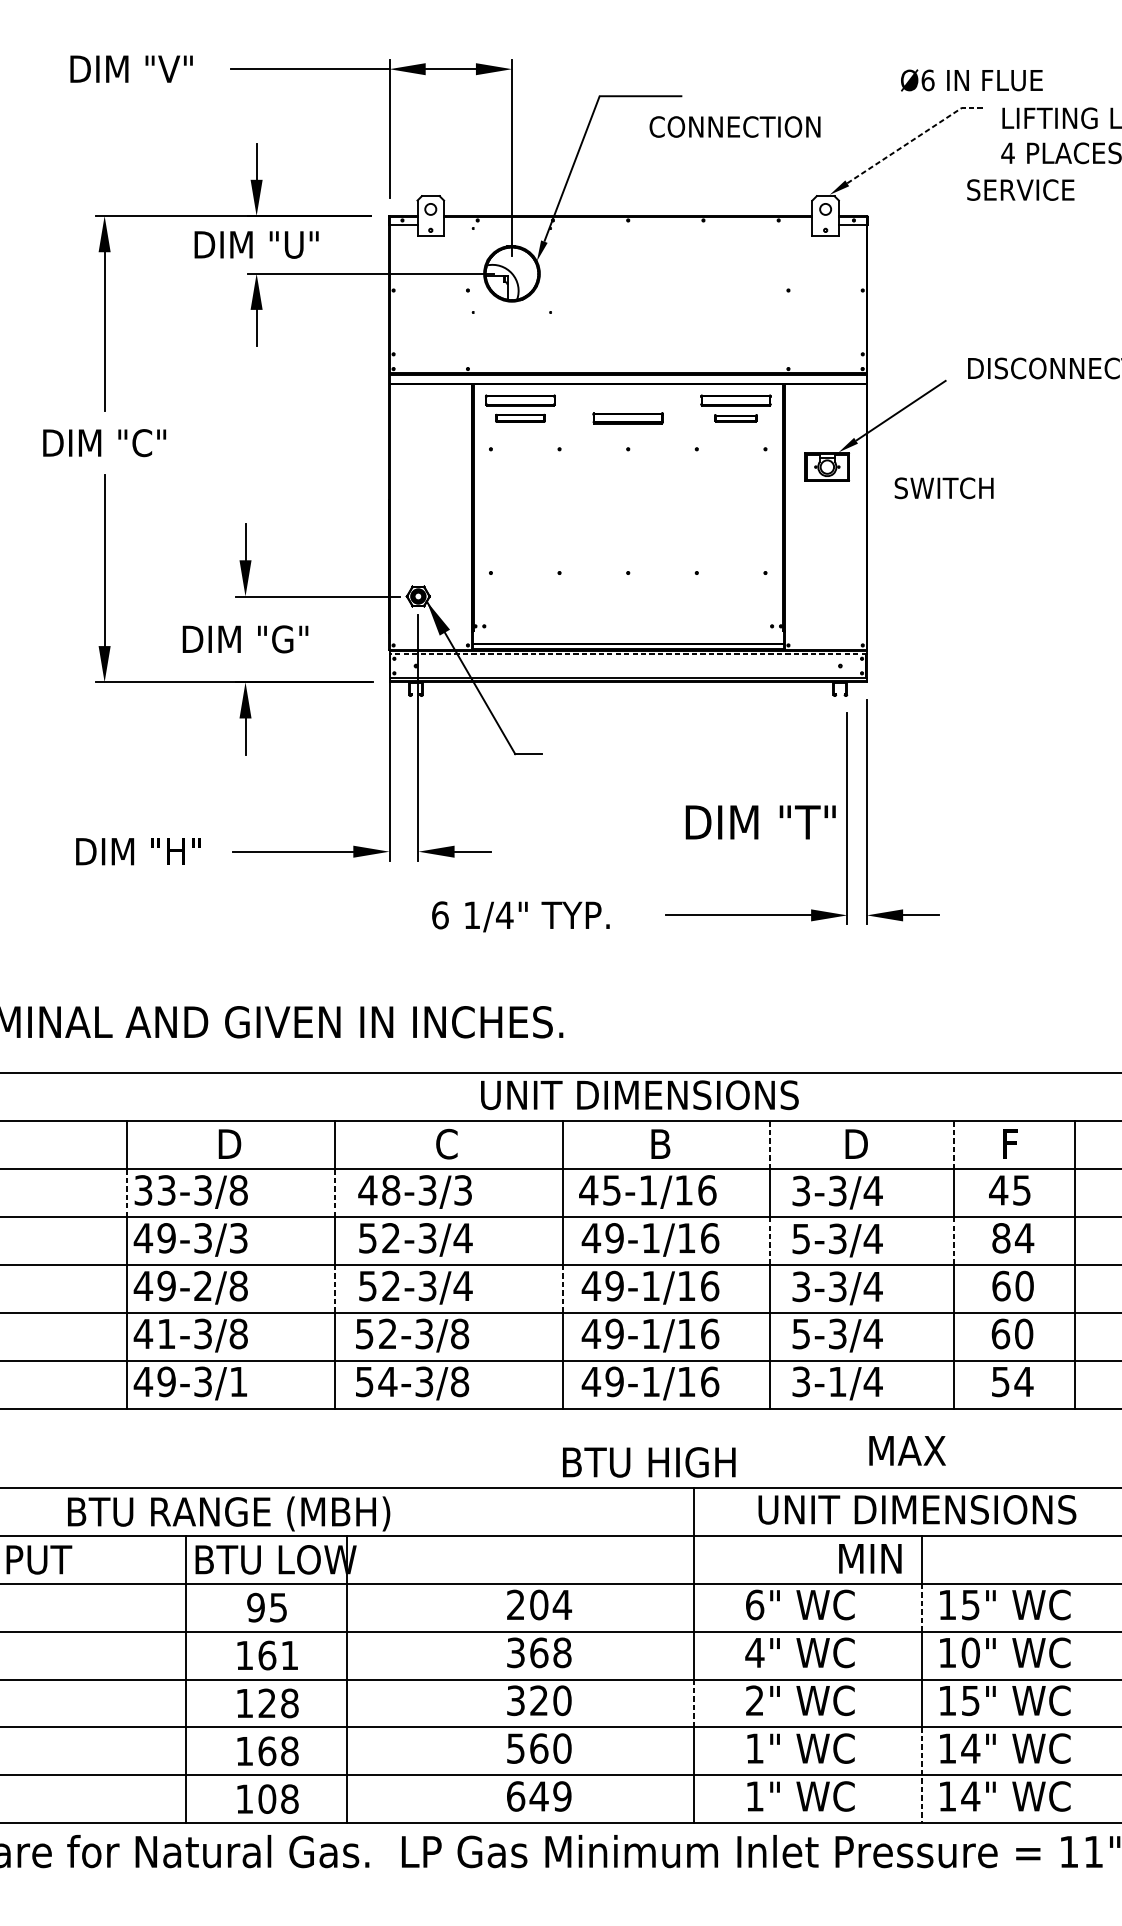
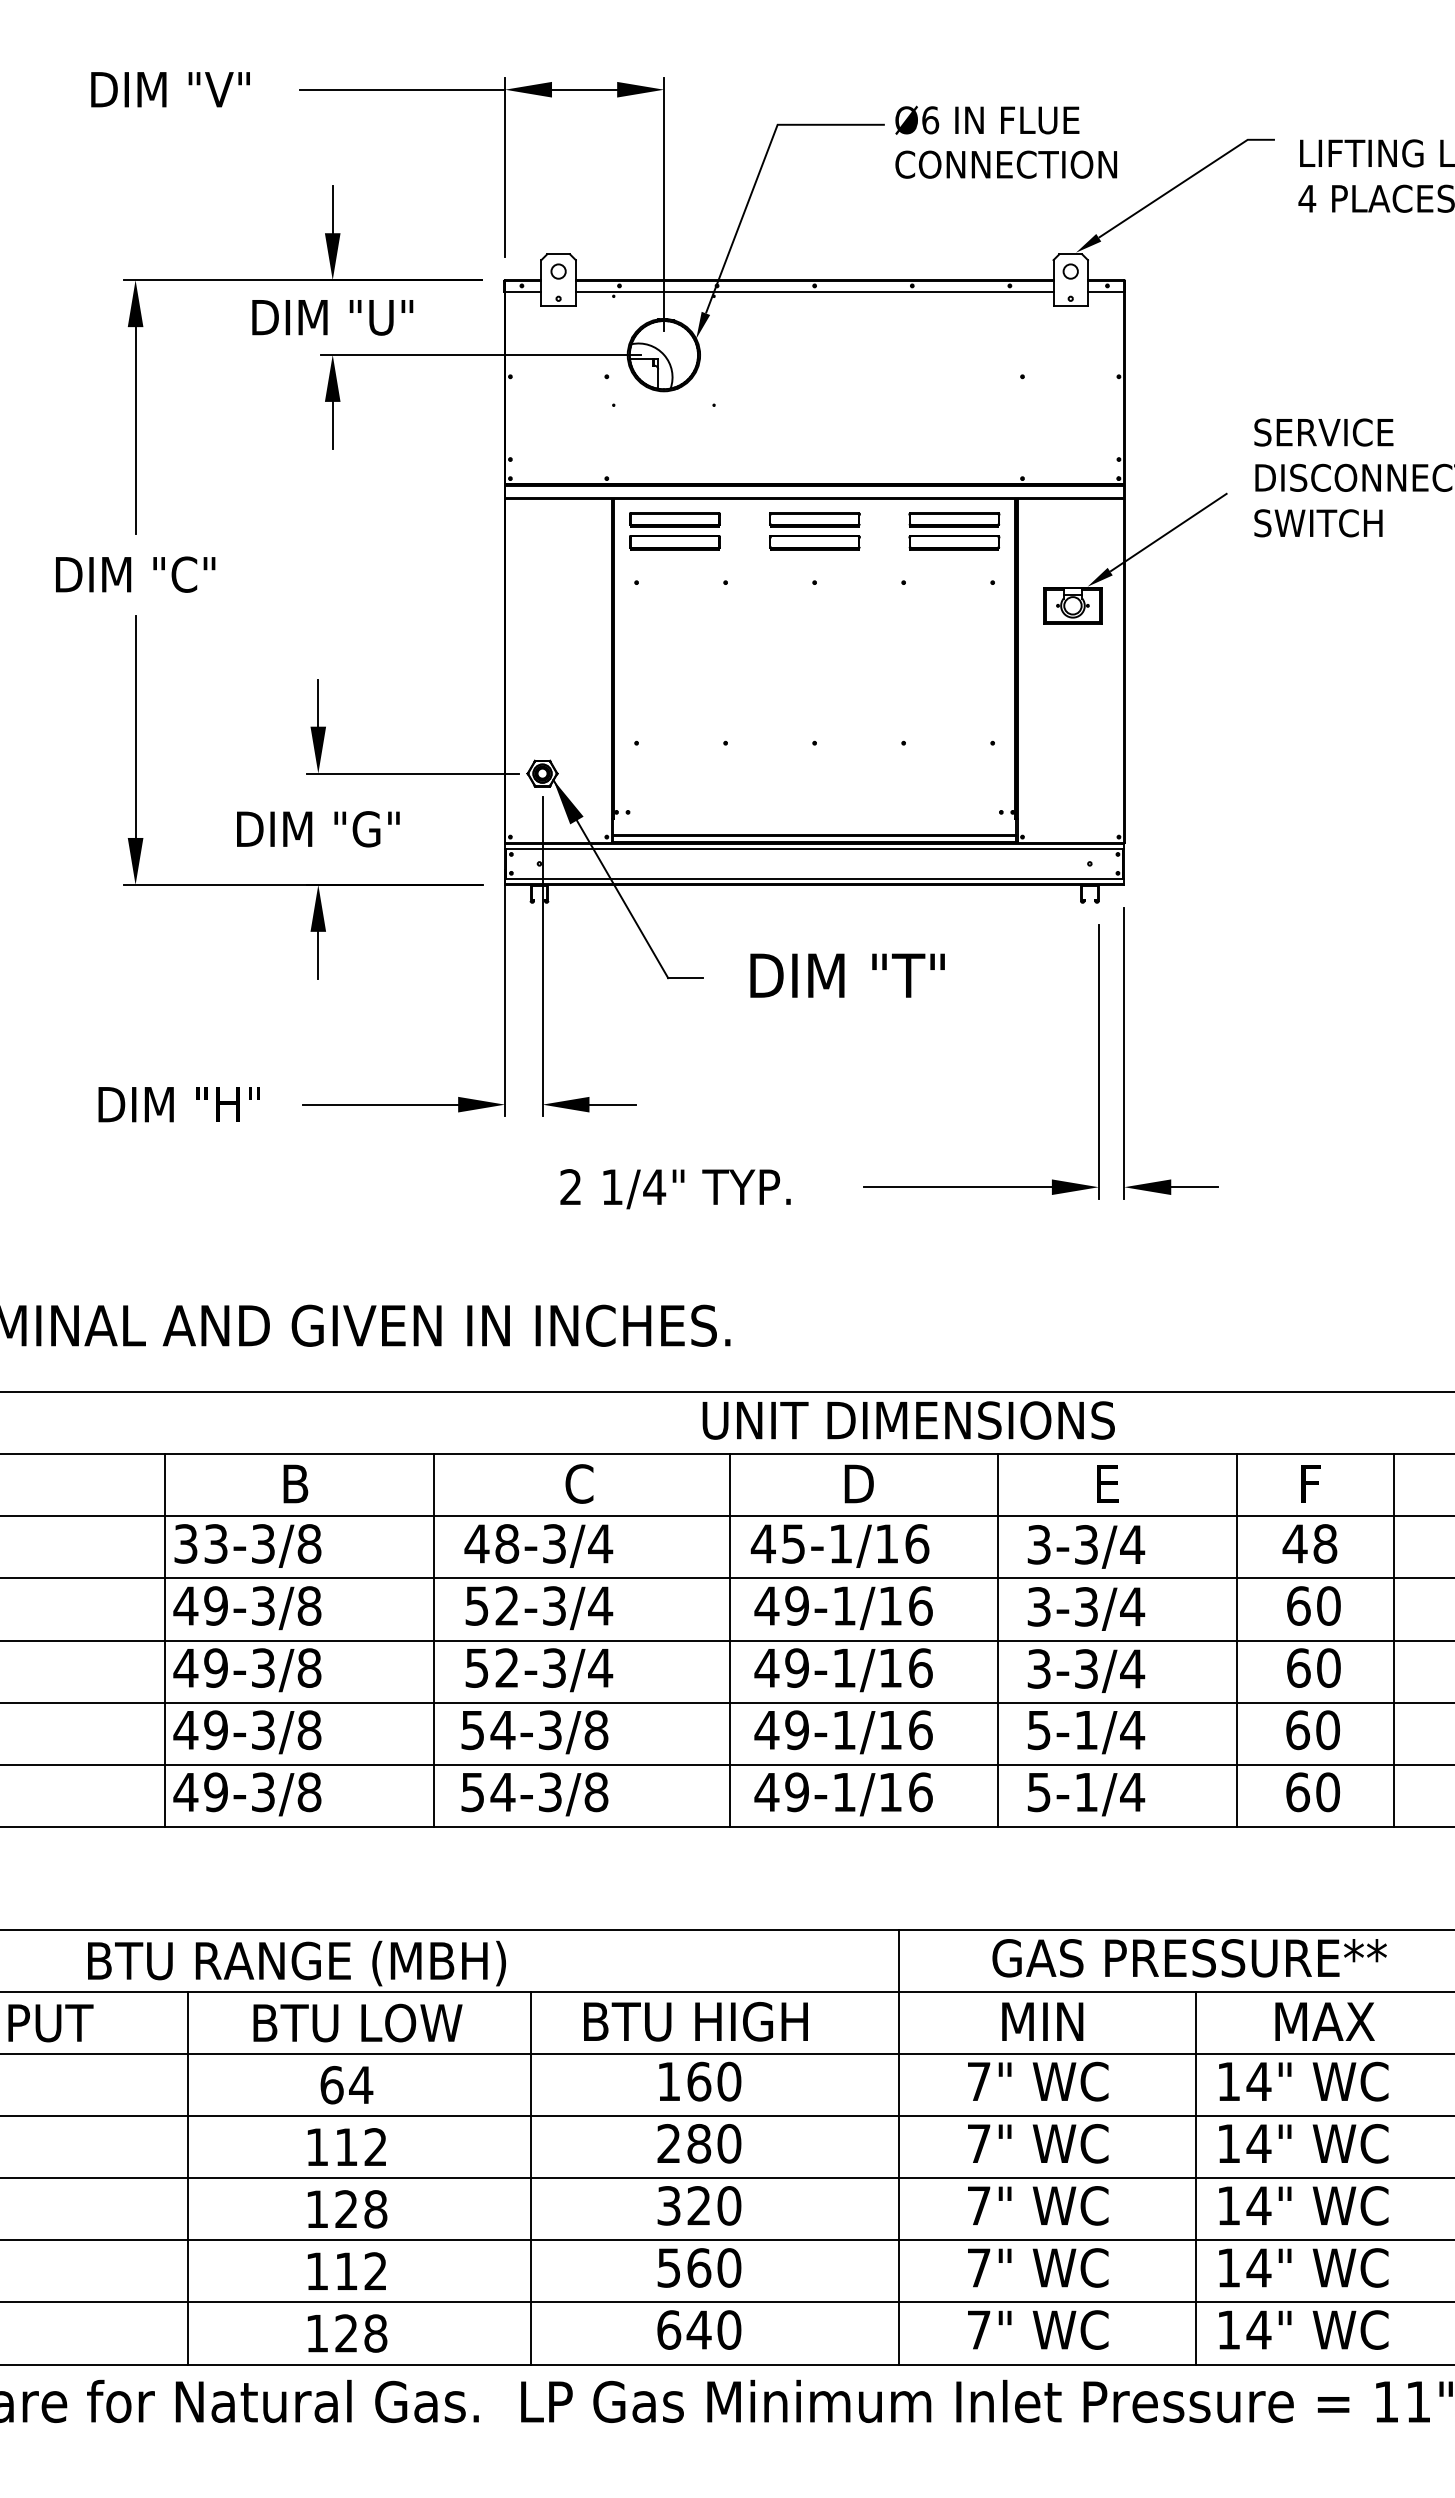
text: (971, 79) -> (987, 119), moved
text: (734, 126) -> (1005, 164), moved
line: (914, 139) -> (1185, 180), dashed -> solid
text: (1020, 190) -> (1323, 432), moved
line: (628, 224) -> (814, 291), added
part: (628, 400) -> (814, 519), added
part: (520, 418) -> (674, 542), size x1.43
part: (736, 418) -> (954, 542), size x1.67
text: (944, 488) -> (1318, 523), moved
line: (628, 654) -> (814, 848), dashed -> solid
text: (760, 822) -> (847, 975), moved
text: (440, 915) -> (571, 1187), 6 -> 2
text: (639, 1095) -> (908, 1420), moved
text: (231, 1143) -> (300, 1483), D -> B
text: (664, 1143) -> (861, 1483), B -> D
text: (856, 1143) -> (1110, 1483), D -> E
line: (769, 1145) -> (998, 1485), dashed -> solid
line: (954, 1145) -> (1237, 1485), dashed -> solid
text: (463, 1190) -> (600, 1543), 48-3/3 -> 48-3/4
text: (1022, 1190) -> (1325, 1543), 45 -> 48
line: (126, 1193) -> (164, 1547), dashed -> solid
line: (335, 1193) -> (434, 1547), dashed -> solid
text: (238, 1237) -> (309, 1605), 49-3/3 -> 49-3/8
text: (1013, 1237) -> (1314, 1605), 84 -> 60
text: (801, 1238) -> (1039, 1606), 5-3/4 -> 3-3/4
line: (769, 1241) -> (998, 1610), dashed -> solid
line: (954, 1241) -> (1237, 1610), dashed -> solid
text: (202, 1285) -> (262, 1667), 49-2/8 -> 49-3/8
line: (335, 1289) -> (434, 1672), dashed -> solid
line: (563, 1289) -> (730, 1672), dashed -> solid
text: (387, 1333) -> (502, 1729), 52-3/8 -> 54-3/8
text: (166, 1334) -> (215, 1730), 41-3/8 -> 49-3/8
text: (837, 1334) -> (1086, 1730), 5-3/4 -> 5-1/4
text: (801, 1381) -> (1039, 1791), 3-1/4 -> 5-1/4
text: (238, 1382) -> (309, 1792), 49-3/1 -> 49-3/8
text: (1012, 1382) -> (1313, 1792), 54 -> 60
text: (907, 1450) -> (1324, 2021), moved
text: (648, 1462) -> (695, 2021), moved
text: (917, 1510) -> (1189, 1958), UNIT DIMENSIONS -> GAS PRESSURE**
text: (870, 1558) -> (1042, 2021), moved
text: (539, 1604) -> (699, 2081), 204 -> 160
text: (755, 1604) -> (979, 2081), 6" -> 7"
text: (970, 1604) -> (1258, 2081), 15" -> 14"
text: (267, 1607) -> (346, 2084), 95 -> 64
line: (921, 1607) -> (1195, 2085), dashed -> solid
text: (539, 1652) -> (699, 2143), 368 -> 280
text: (754, 1652) -> (978, 2143), 4" -> 7"
text: (970, 1652) -> (1258, 2143), 10" -> 14"
text: (278, 1655) -> (360, 2147), 161 -> 112
line: (185, 1679) -> (187, 2178), moved
line: (347, 1679) -> (531, 2178), moved
text: (754, 1700) -> (978, 2205), 2" -> 7"
text: (970, 1700) -> (1258, 2205), 15" -> 14"
line: (693, 1703) -> (899, 2209), dashed -> solid
text: (755, 1748) -> (979, 2267), 1" -> 7"
text: (278, 1751) -> (361, 2271), 168 -> 112
line: (921, 1775) -> (1195, 2302), dashed -> solid
text: (562, 1796) -> (729, 2329), 649 -> 640
text: (755, 1796) -> (979, 2329), 1" -> 7"
text: (267, 1799) -> (346, 2333), 108 -> 128

